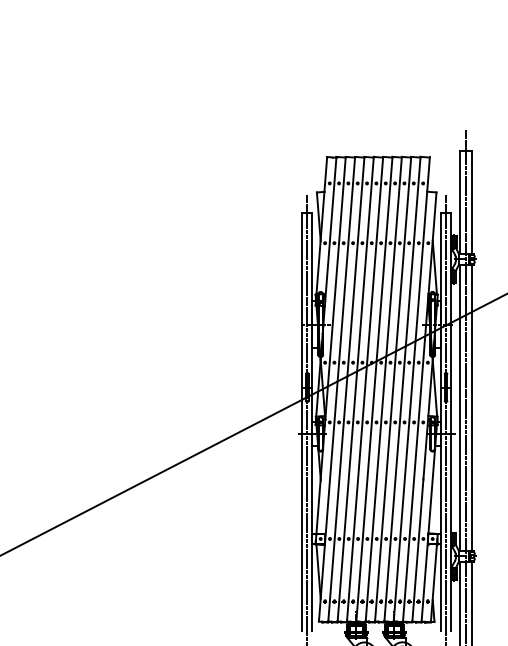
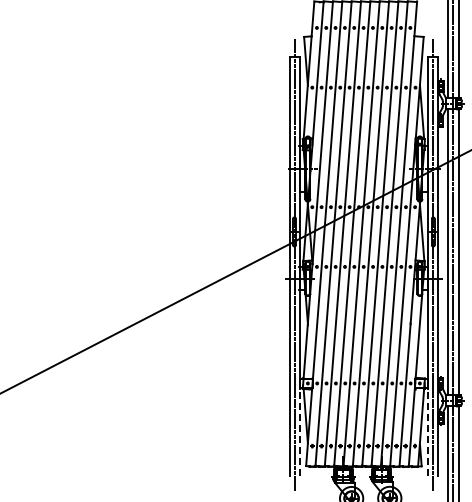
line: (312, 587) -> (299, 431), solid -> dashed
line: (441, 587) -> (428, 431), solid -> dashed

